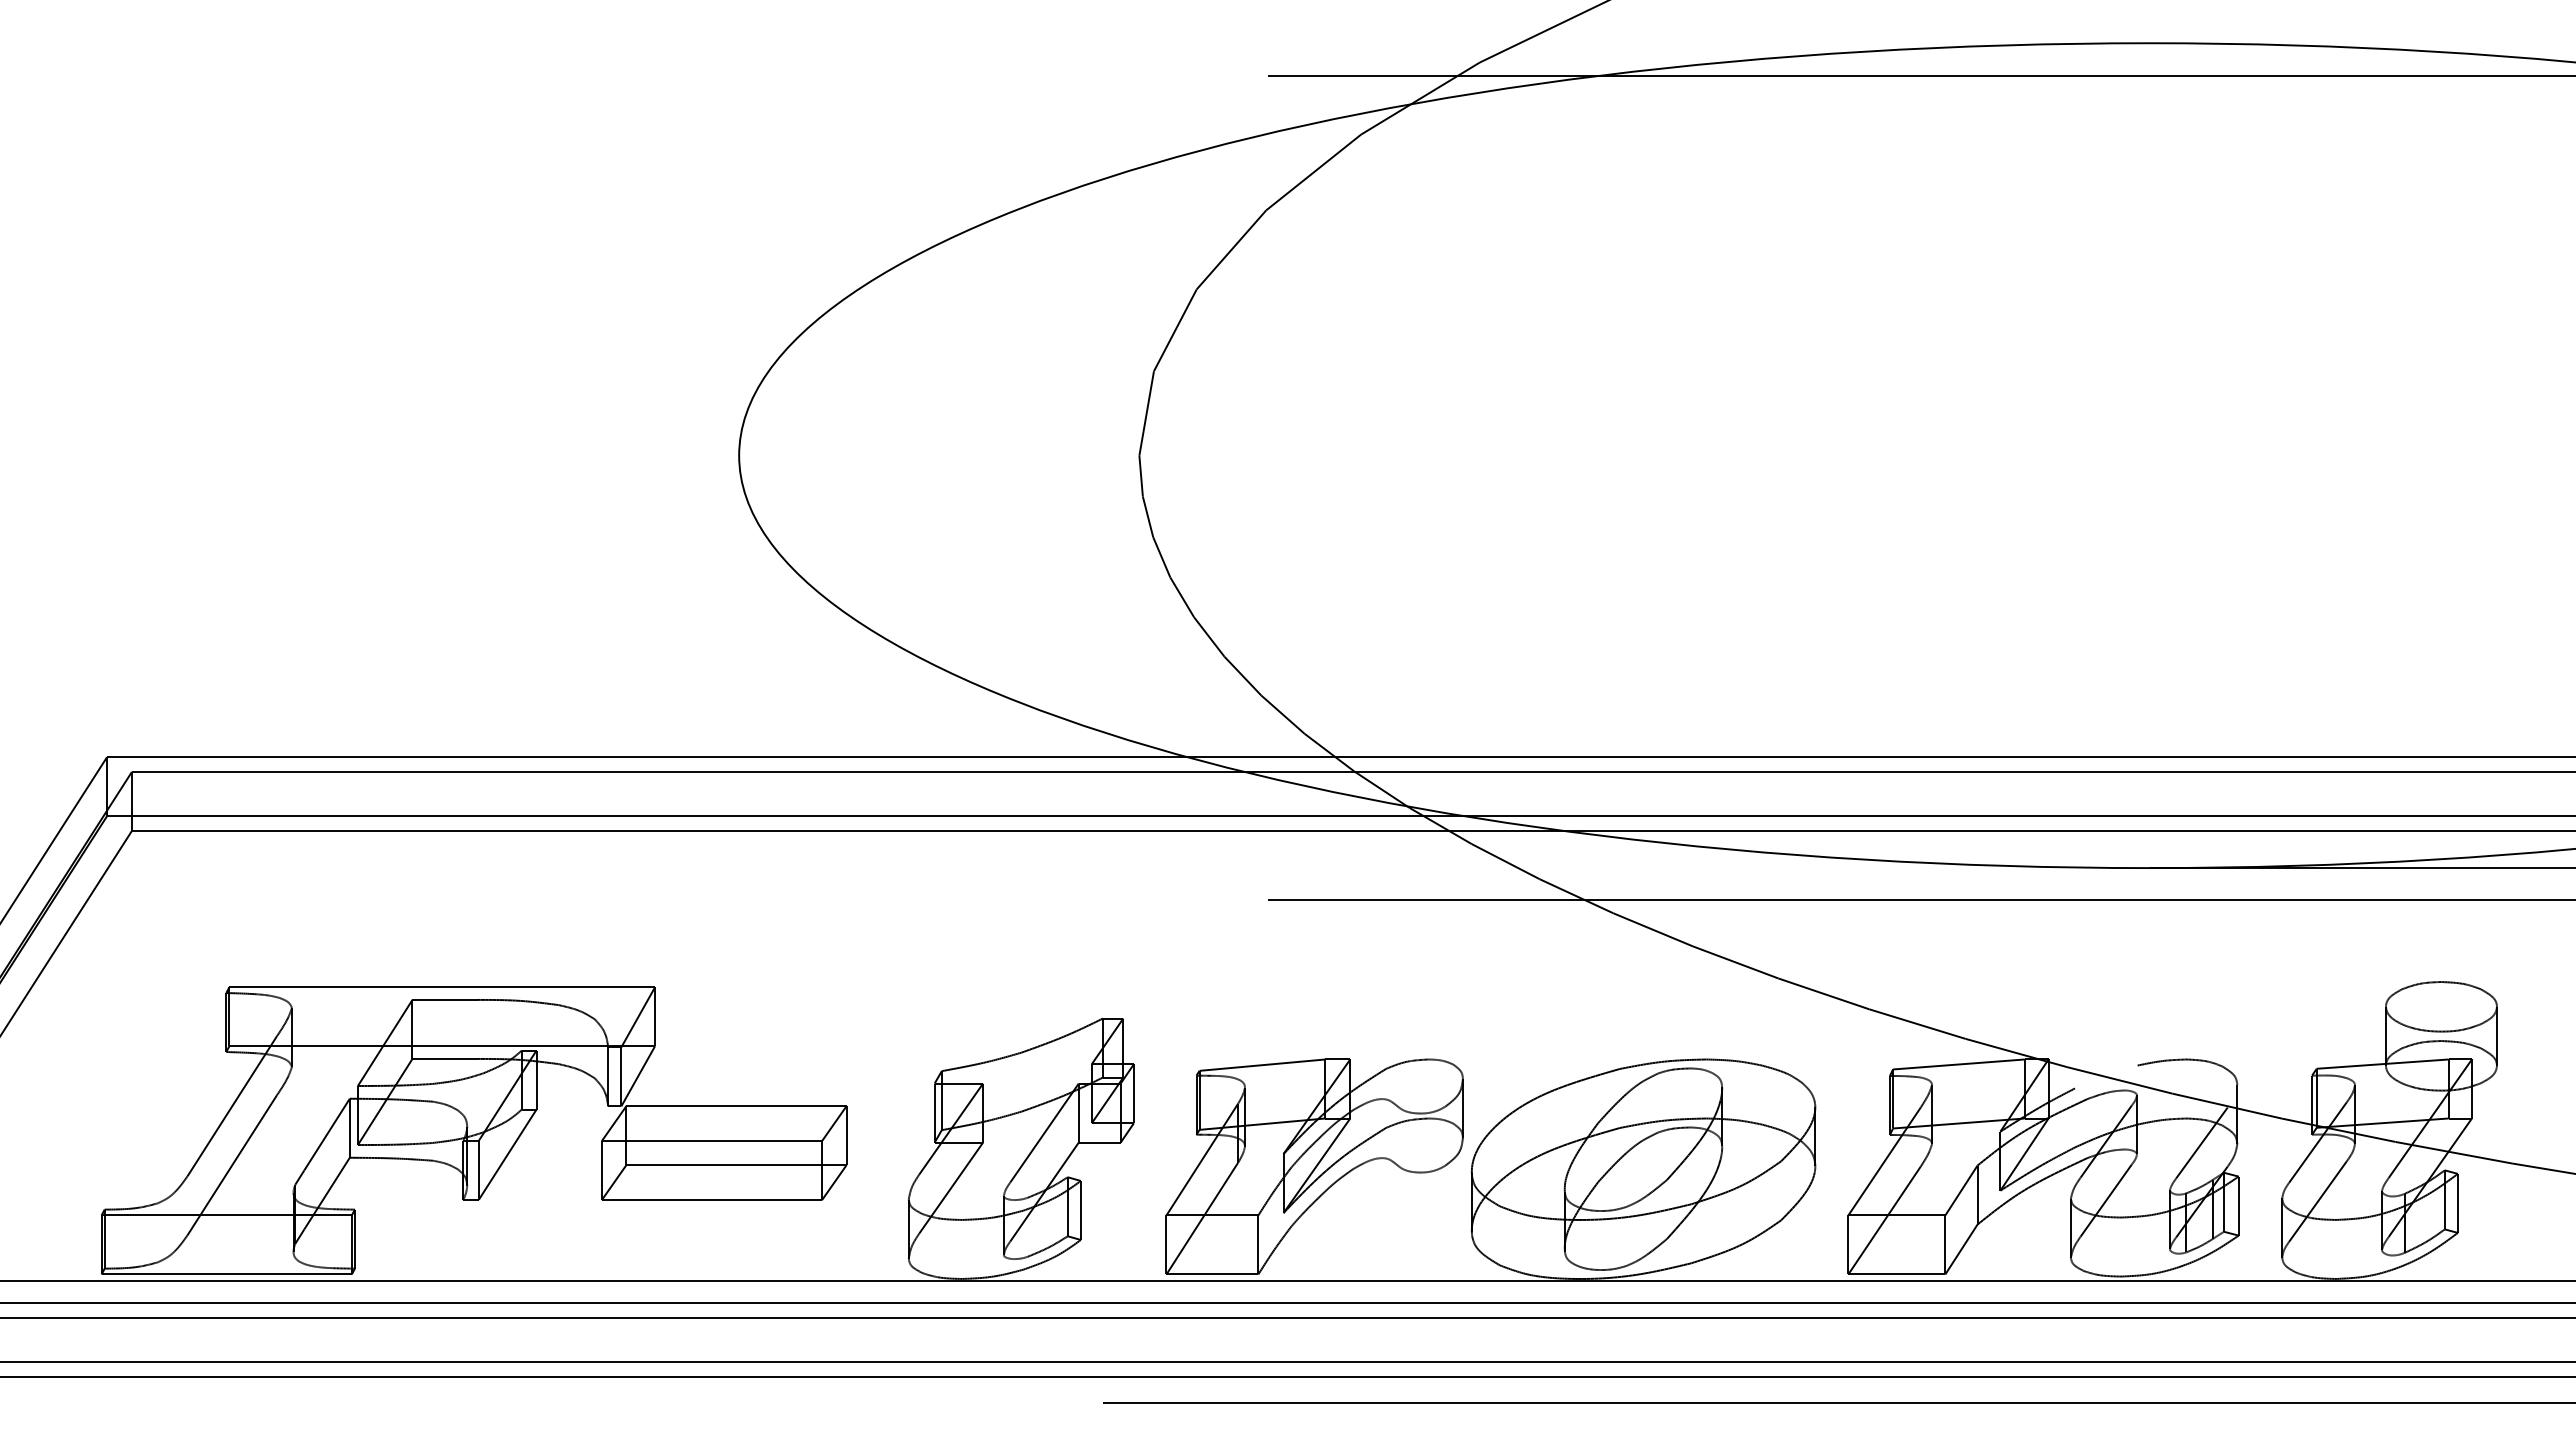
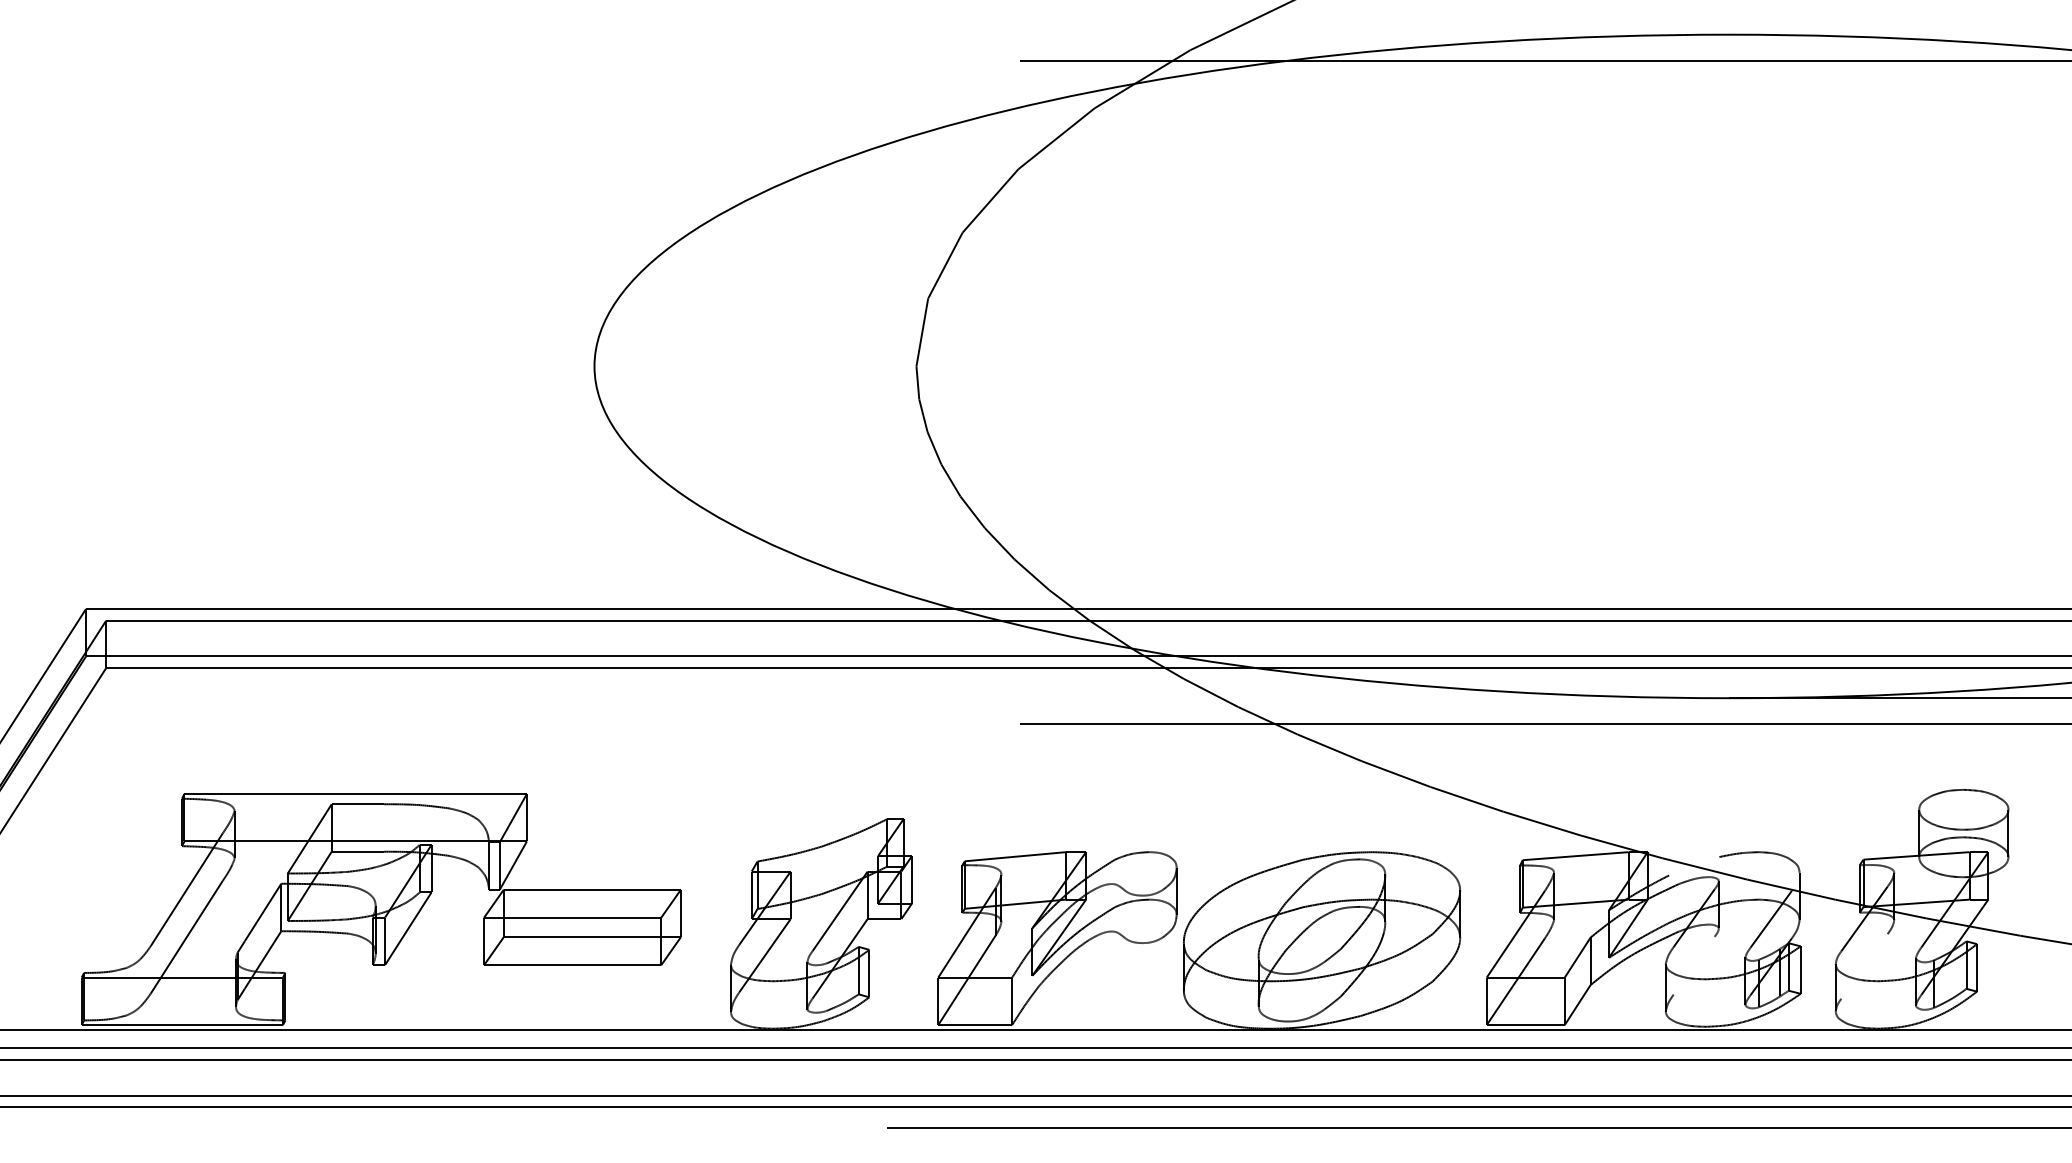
line: (2105, 1200) -> (1693, 965), removed
line: (2317, 1201) -> (1864, 966), removed

